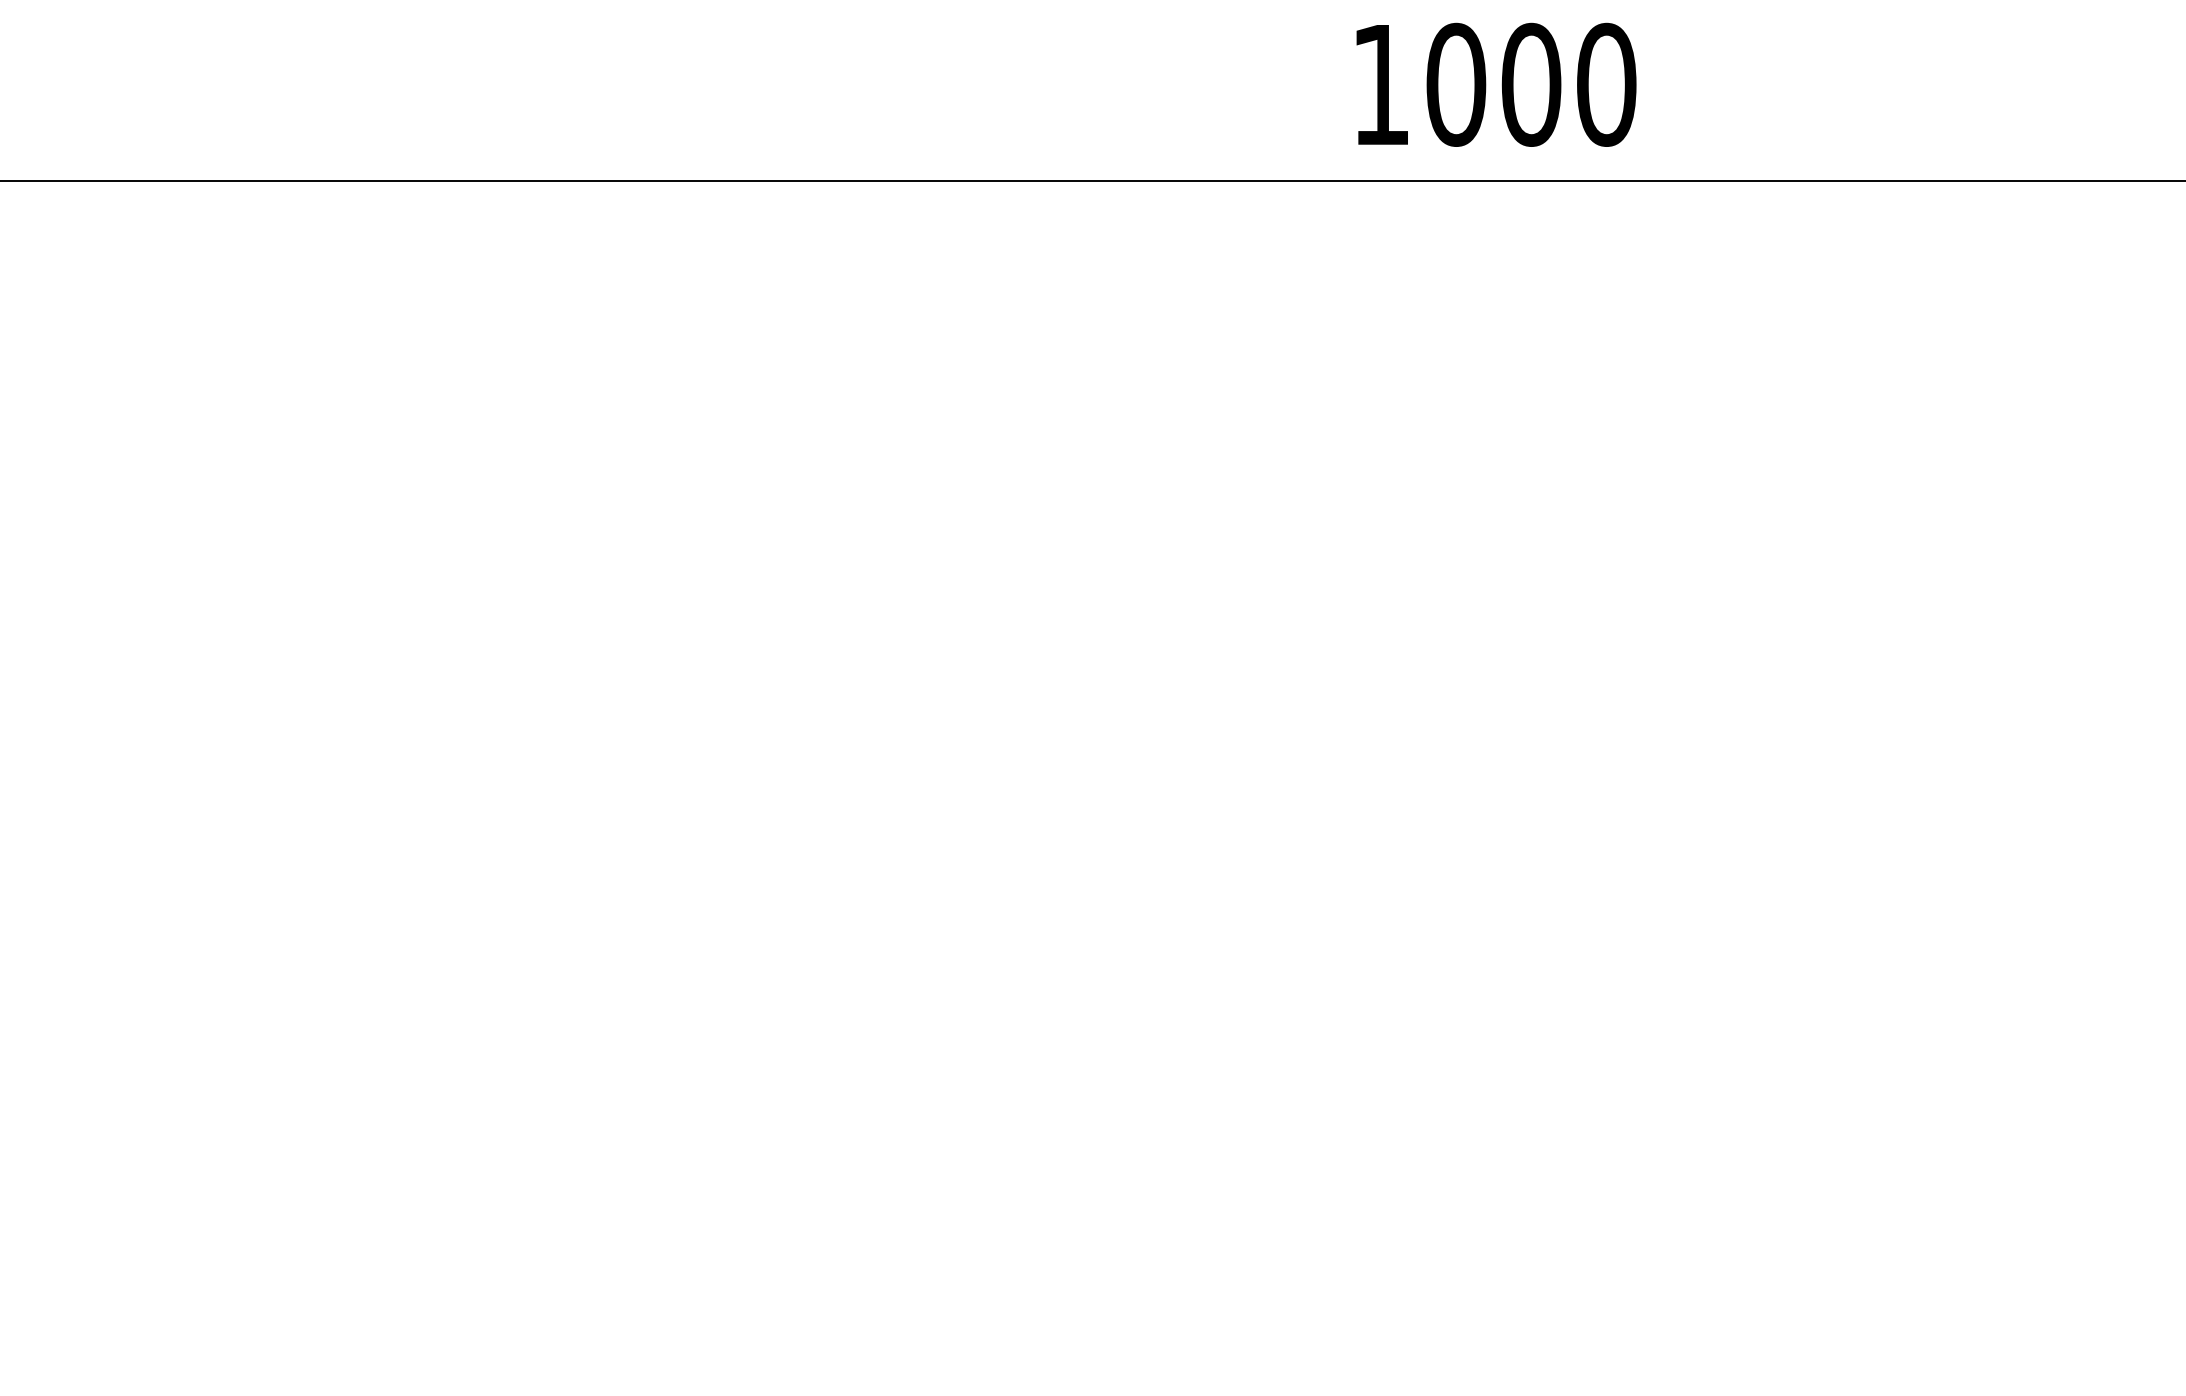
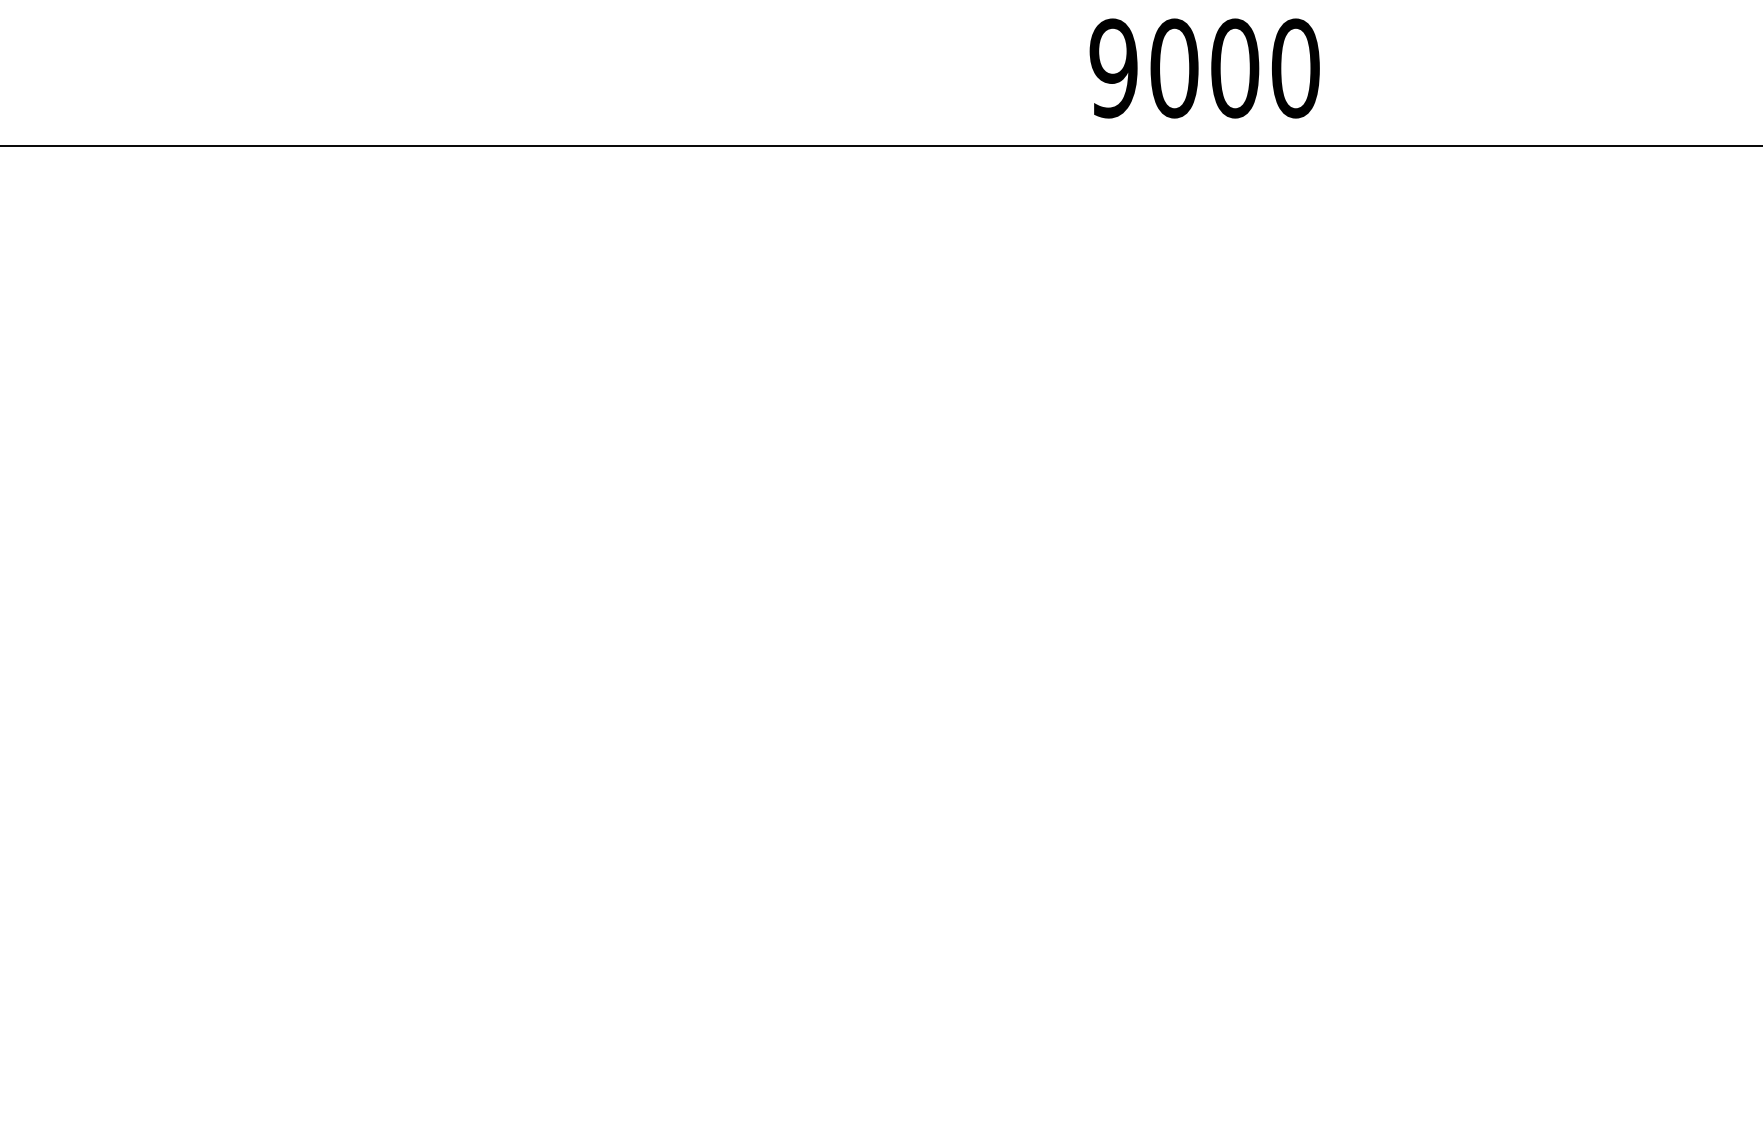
text: (1380, 84) -> (1113, 68), 1000 -> 9000

